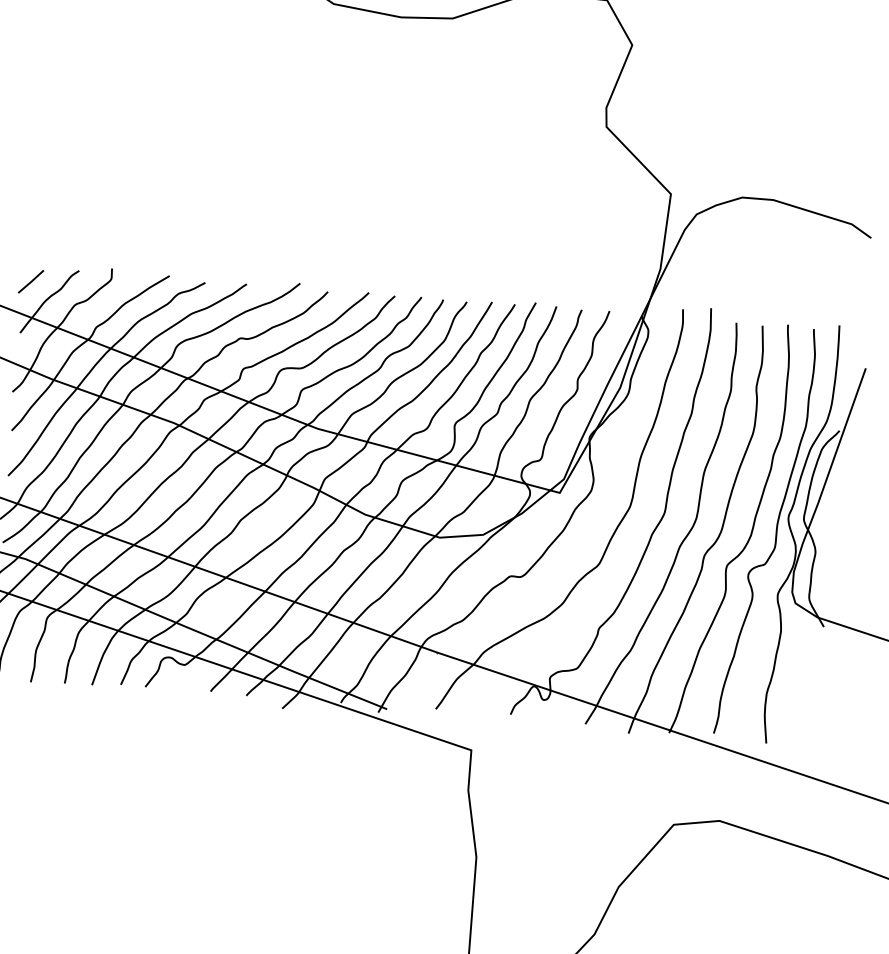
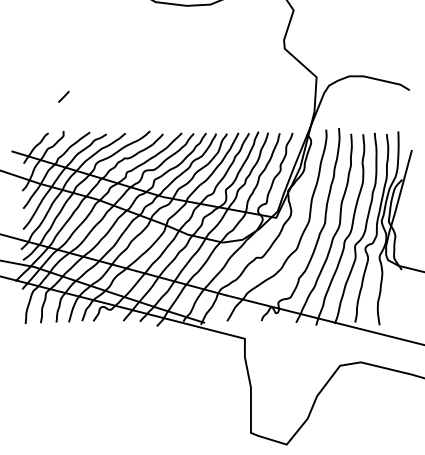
line: (30, 280) -> (63, 96), moved

